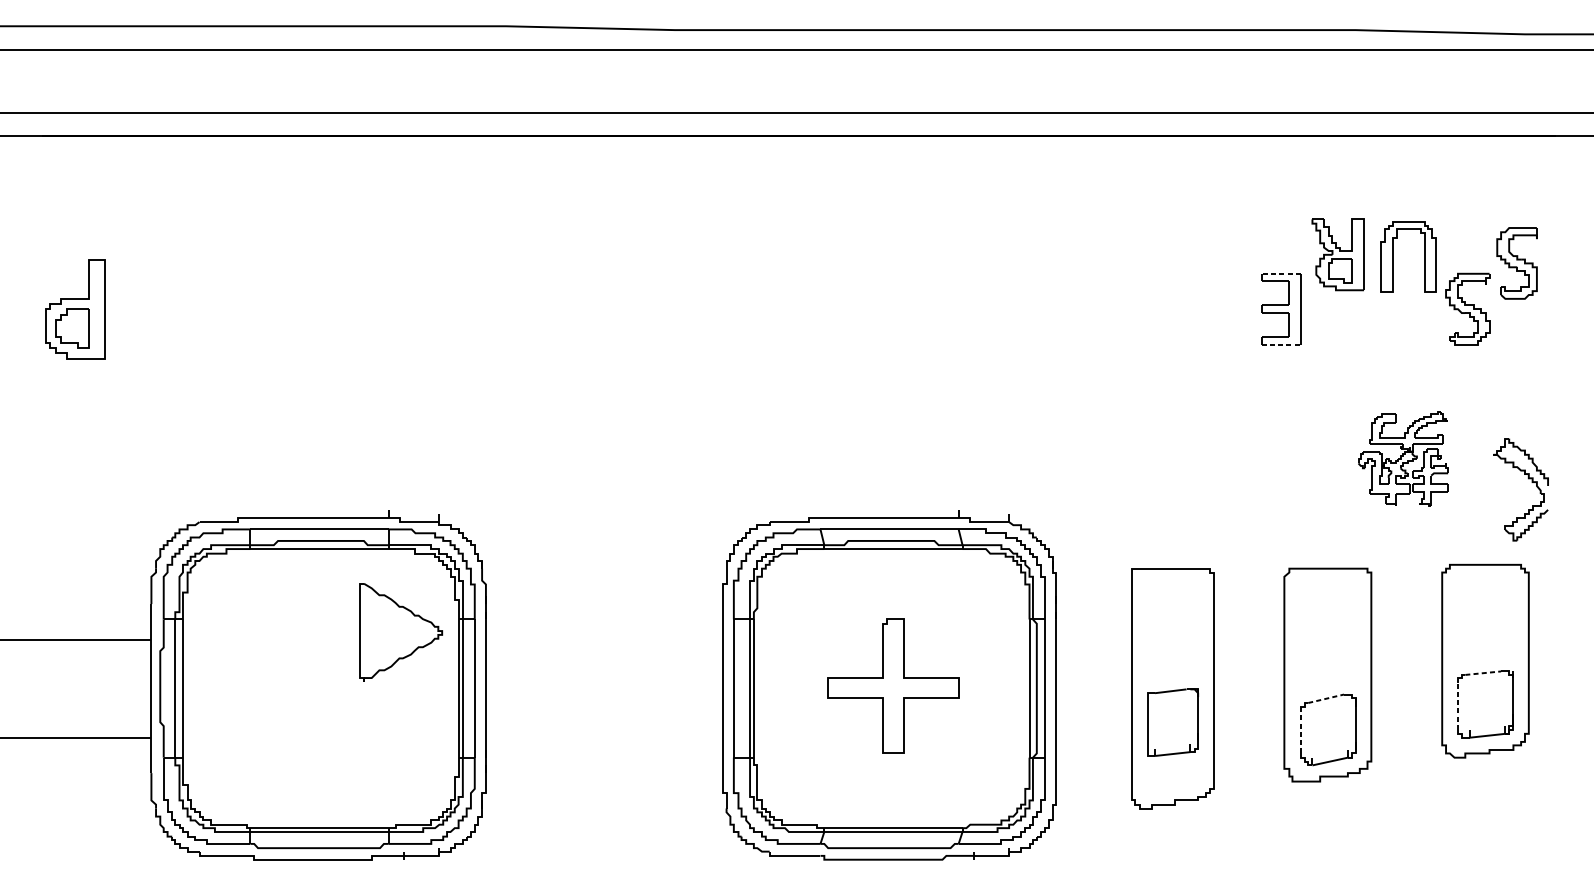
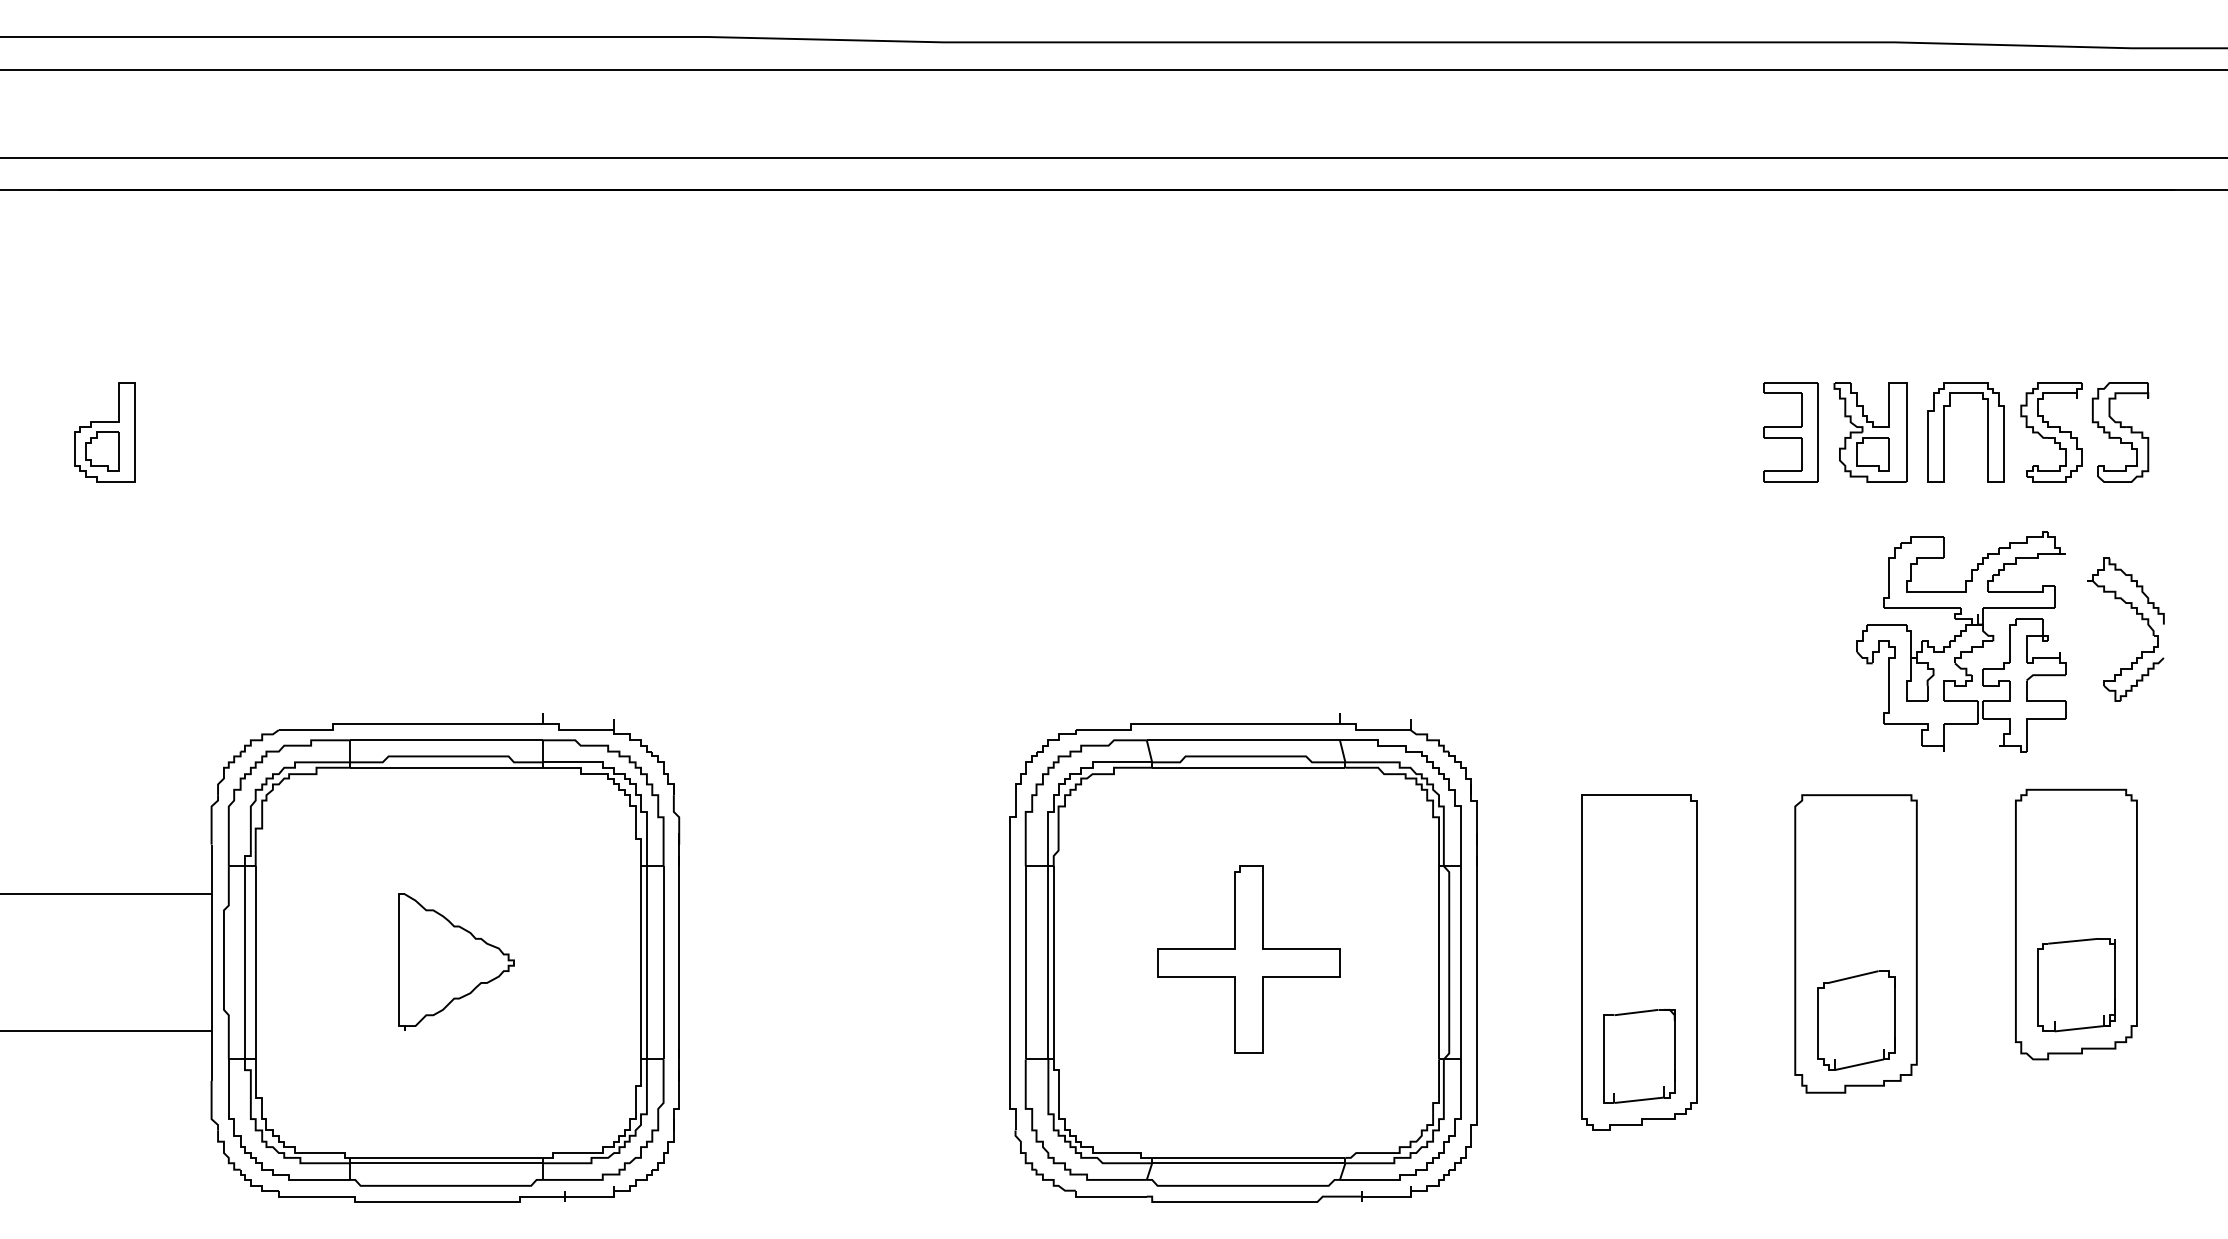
part: (1338, 254) -> (1870, 432), moved
part: (1393, 256) -> (1944, 432), moved
part: (1517, 263) -> (2120, 432), moved
line: (1280, 273) -> (1790, 382), dashed -> solid
part: (74, 309) -> (104, 432), size x0.71
line: (1281, 344) -> (1791, 482), dashed -> solid
part: (1403, 458) -> (1961, 641), size x1.67
part: (1528, 478) -> (2136, 614), moved
part: (401, 631) -> (456, 961), moved
line: (1483, 673) -> (2073, 941), dashed -> solid
line: (1326, 699) -> (1853, 977), dashed -> solid
line: (1457, 706) -> (2037, 987), dashed -> solid
part: (1172, 722) -> (1639, 1056), moved
line: (1300, 731) -> (1818, 1022), dashed -> solid

